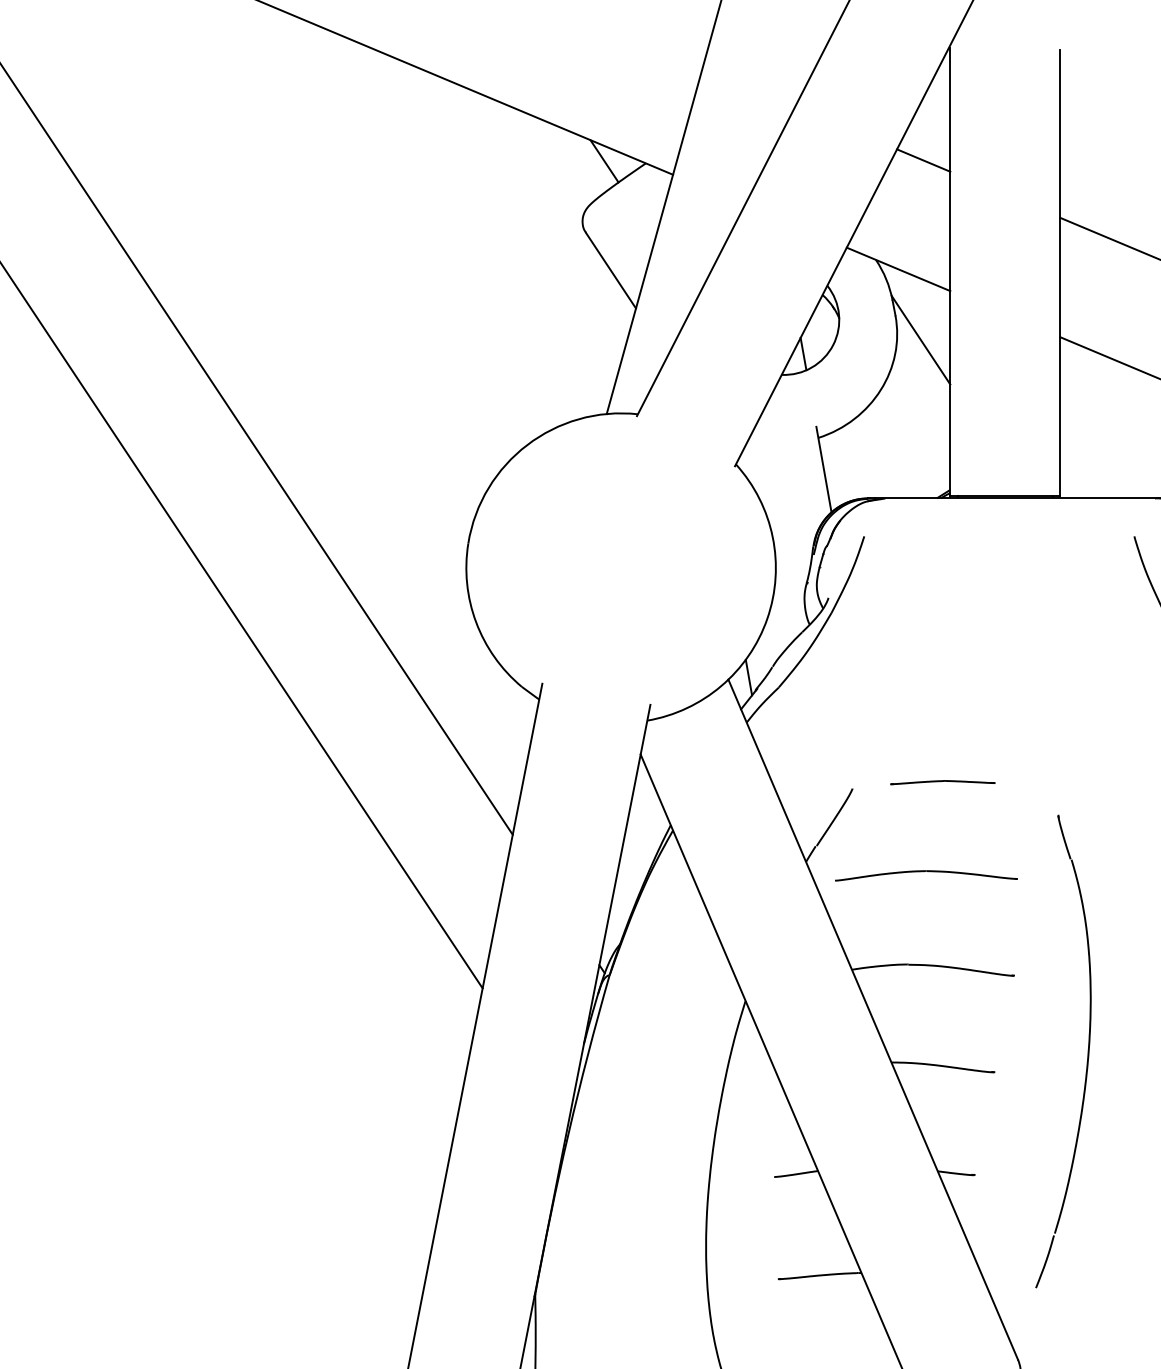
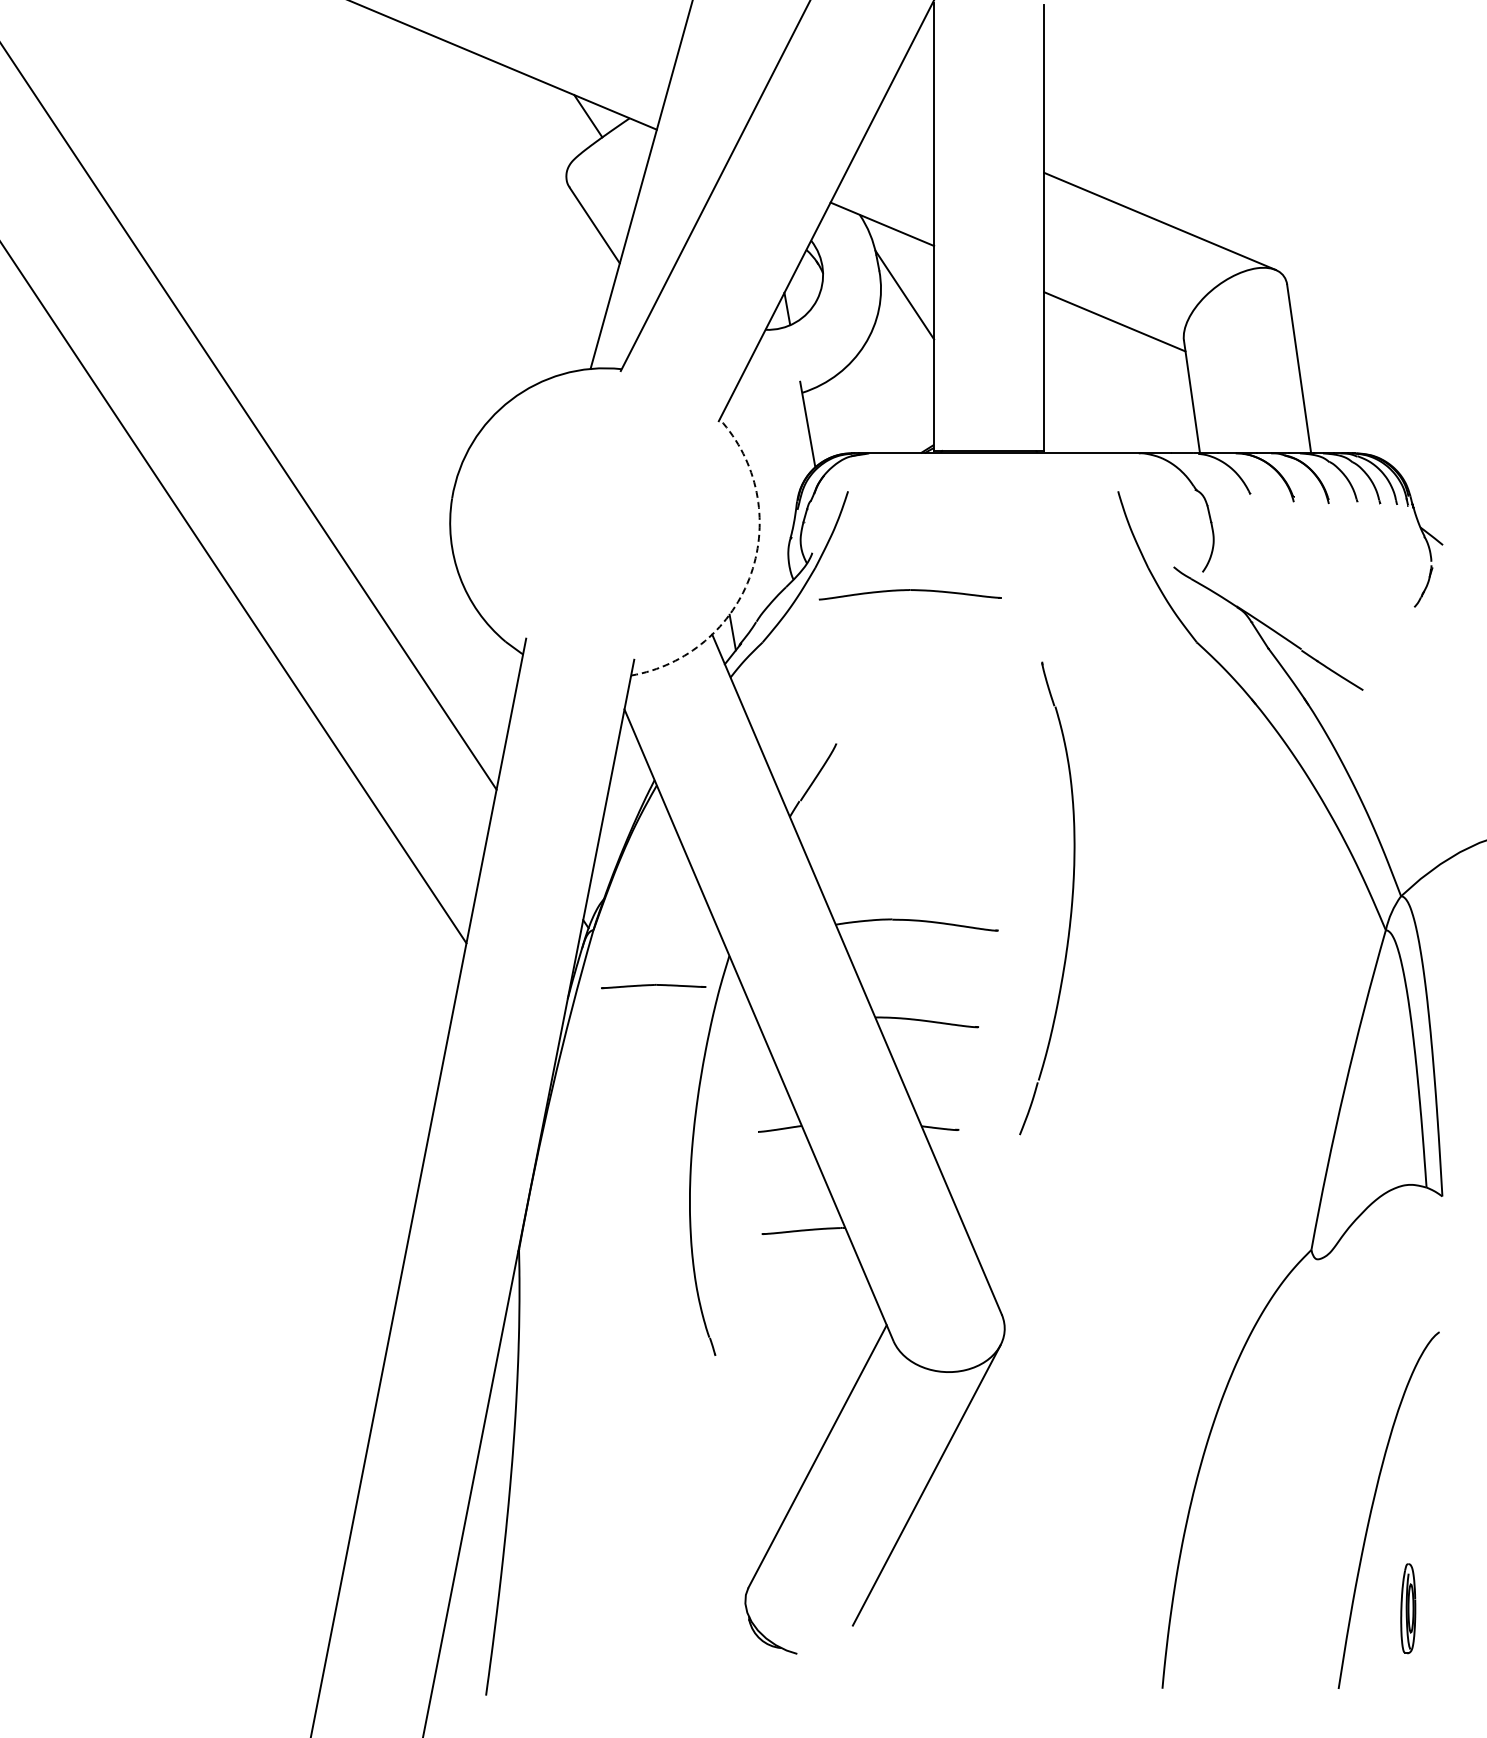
line: (923, 160) -> (907, 115), removed
arc: (767, 618) -> (751, 573), solid -> dashed
part: (942, 782) -> (653, 986), moved
part: (925, 875) -> (909, 594), moved
part: (1087, 1051) -> (1071, 898), moved

